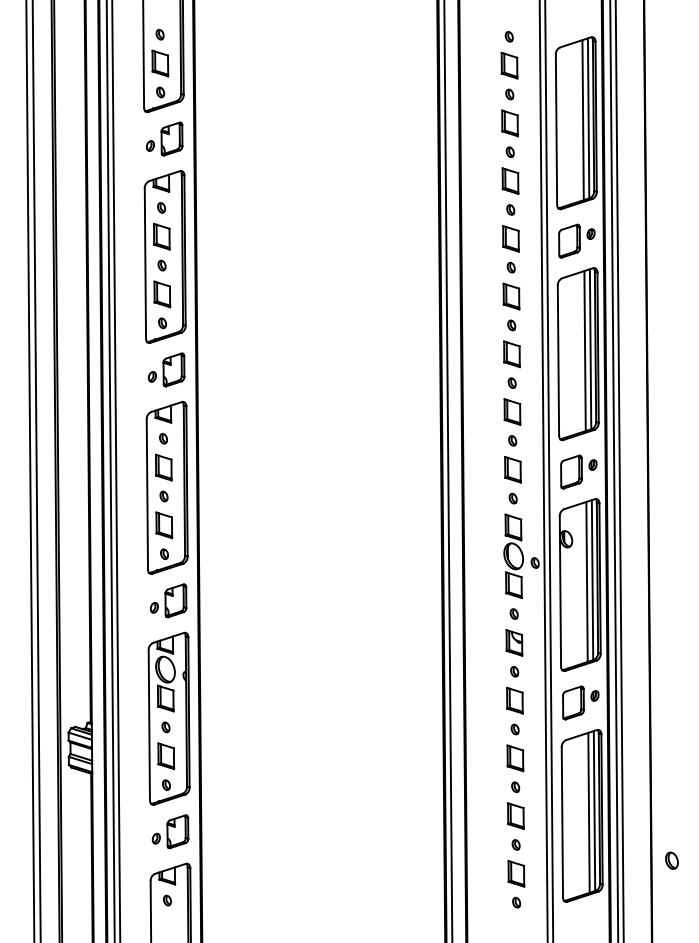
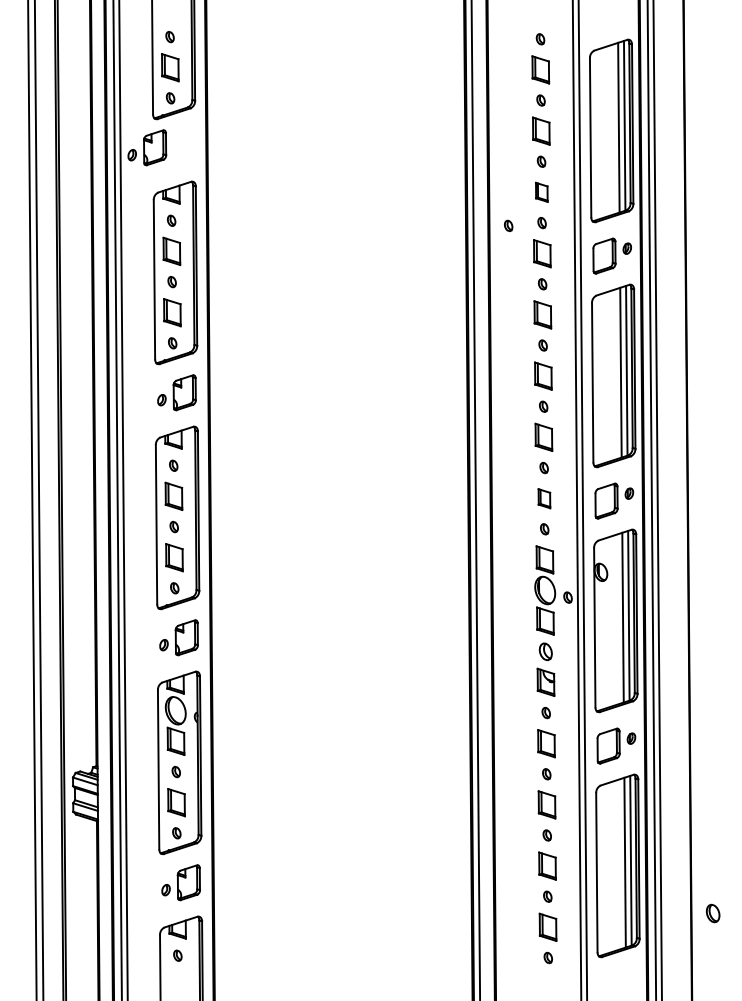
part: (164, 138) -> (147, 147), moved
part: (510, 180) -> (541, 191), size x0.7
part: (478, 212) -> (507, 225), added
part: (512, 469) -> (543, 498), size x0.7
part: (513, 613) -> (545, 651), size x1.6

